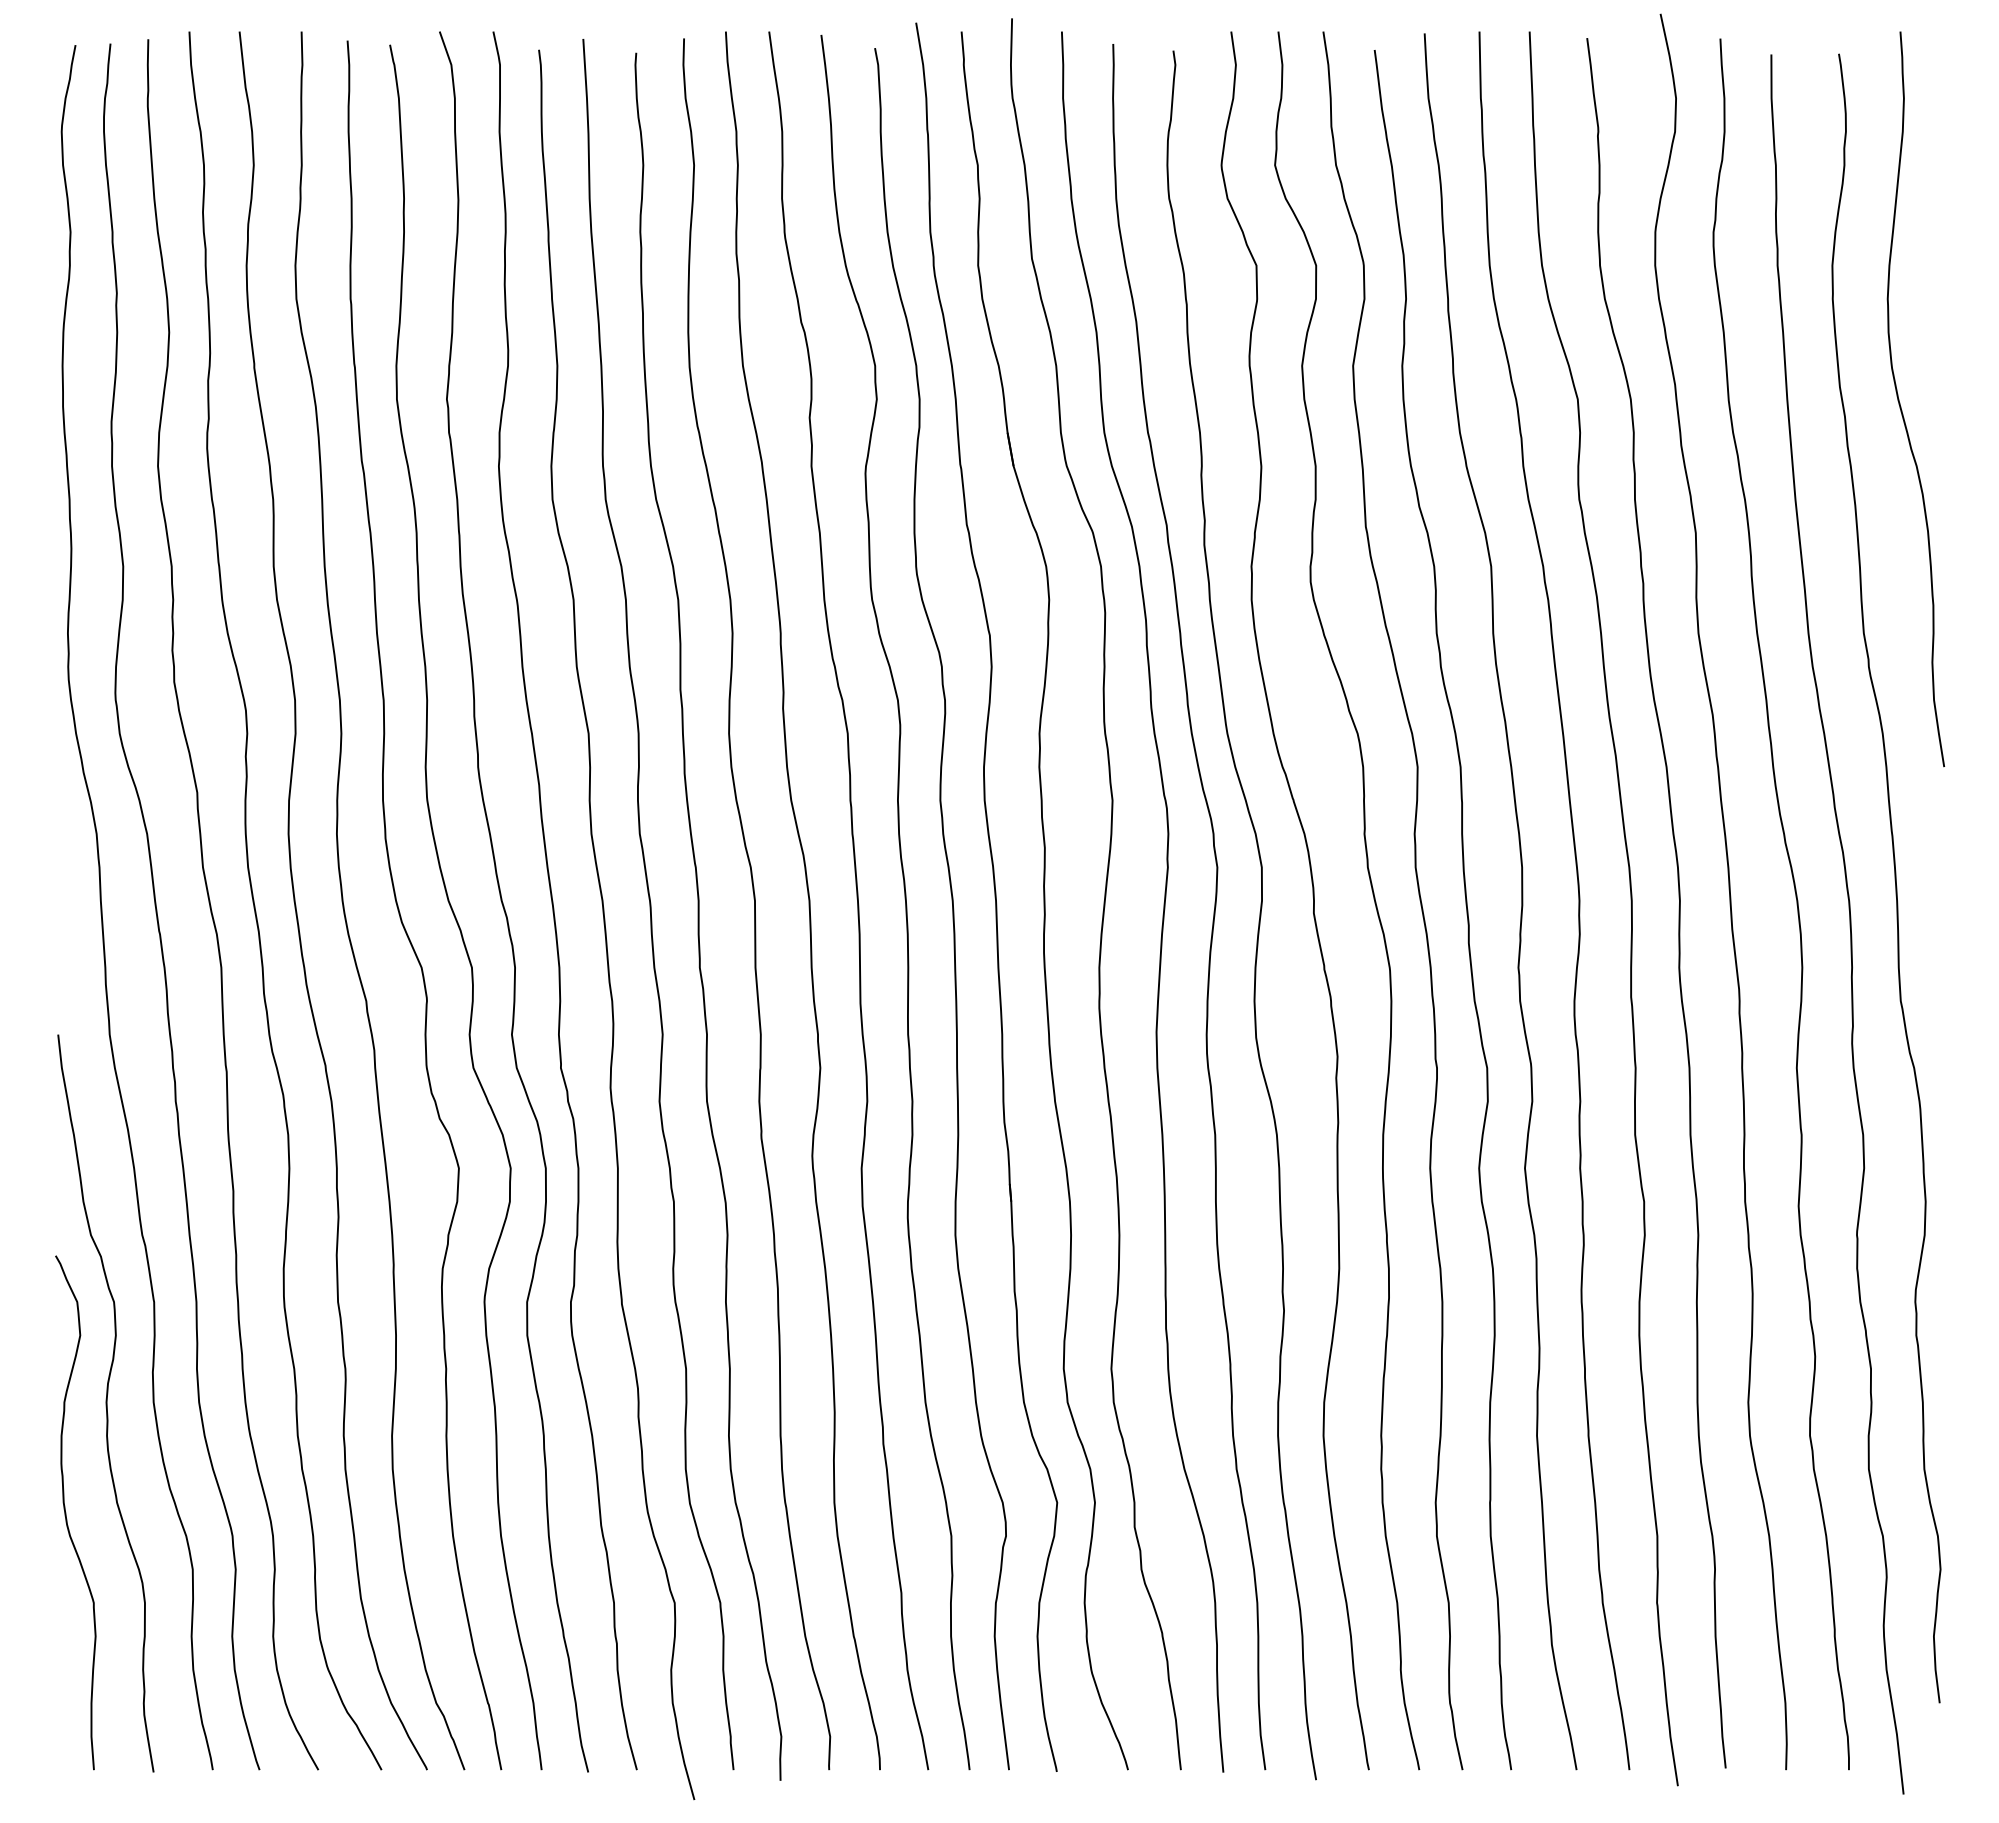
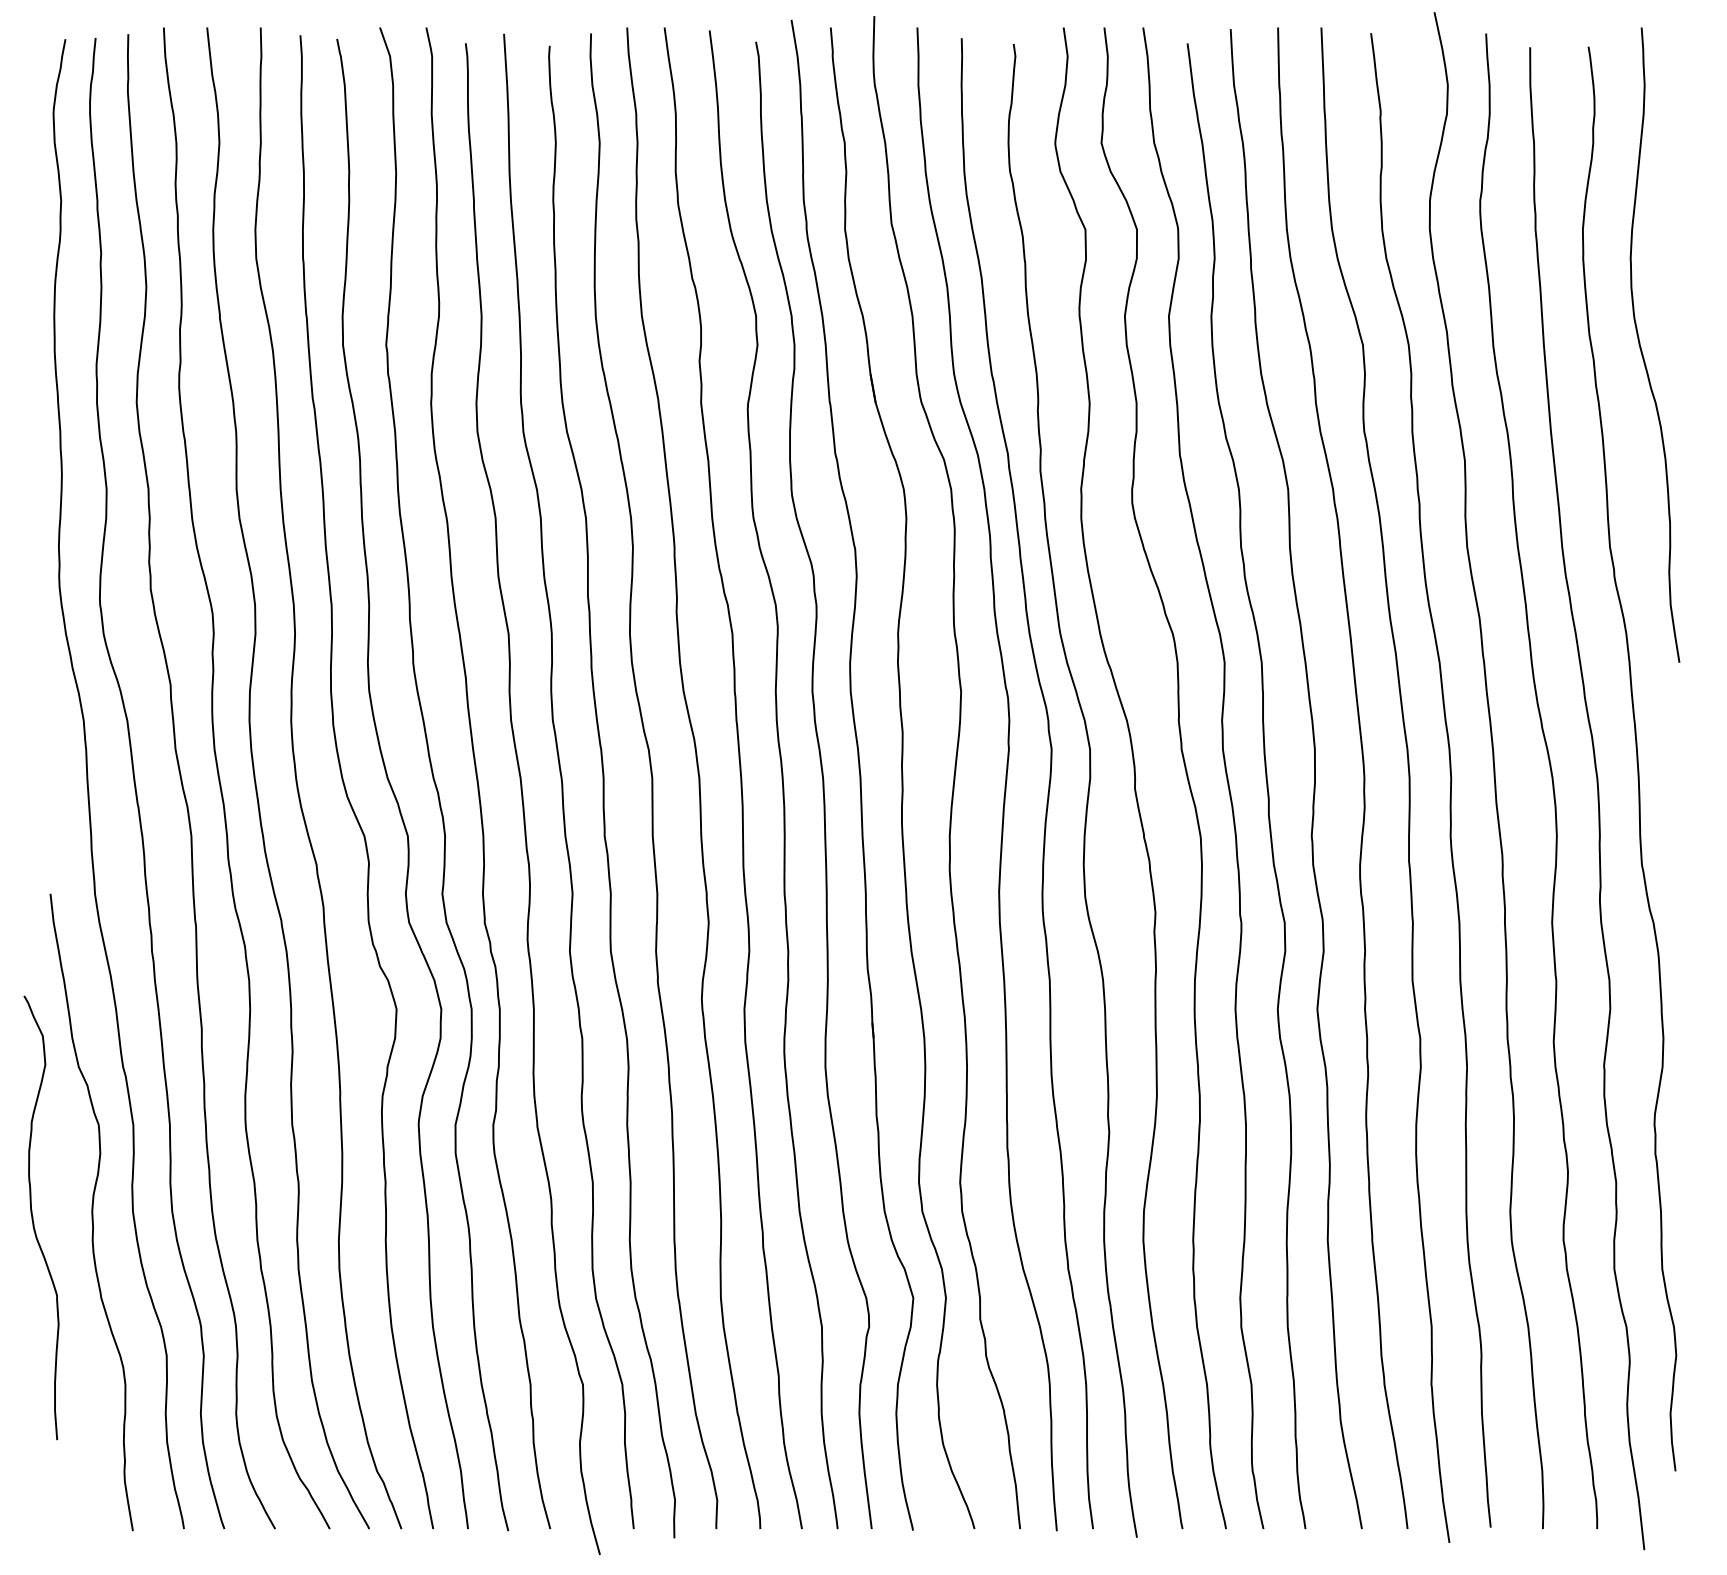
curve: (66, 1512) -> (33, 1217), moved

